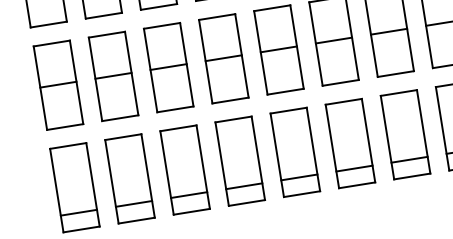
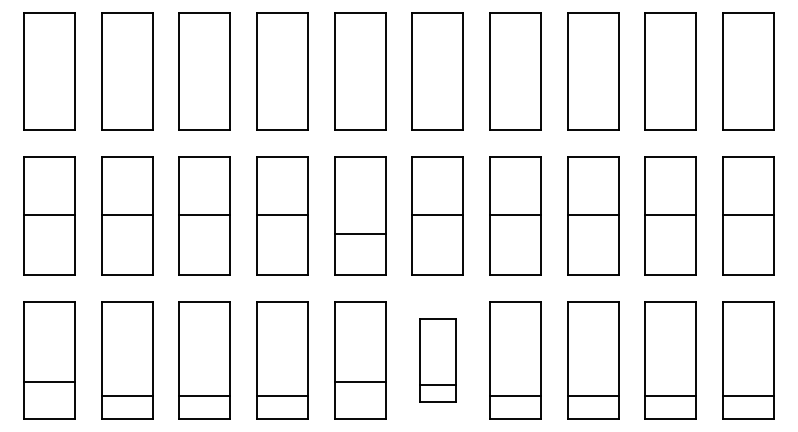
line: (278, 49) -> (359, 234), moved
part: (350, 143) -> (437, 360), size x0.7
line: (298, 177) -> (359, 381), moved
line: (78, 212) -> (48, 381), moved

